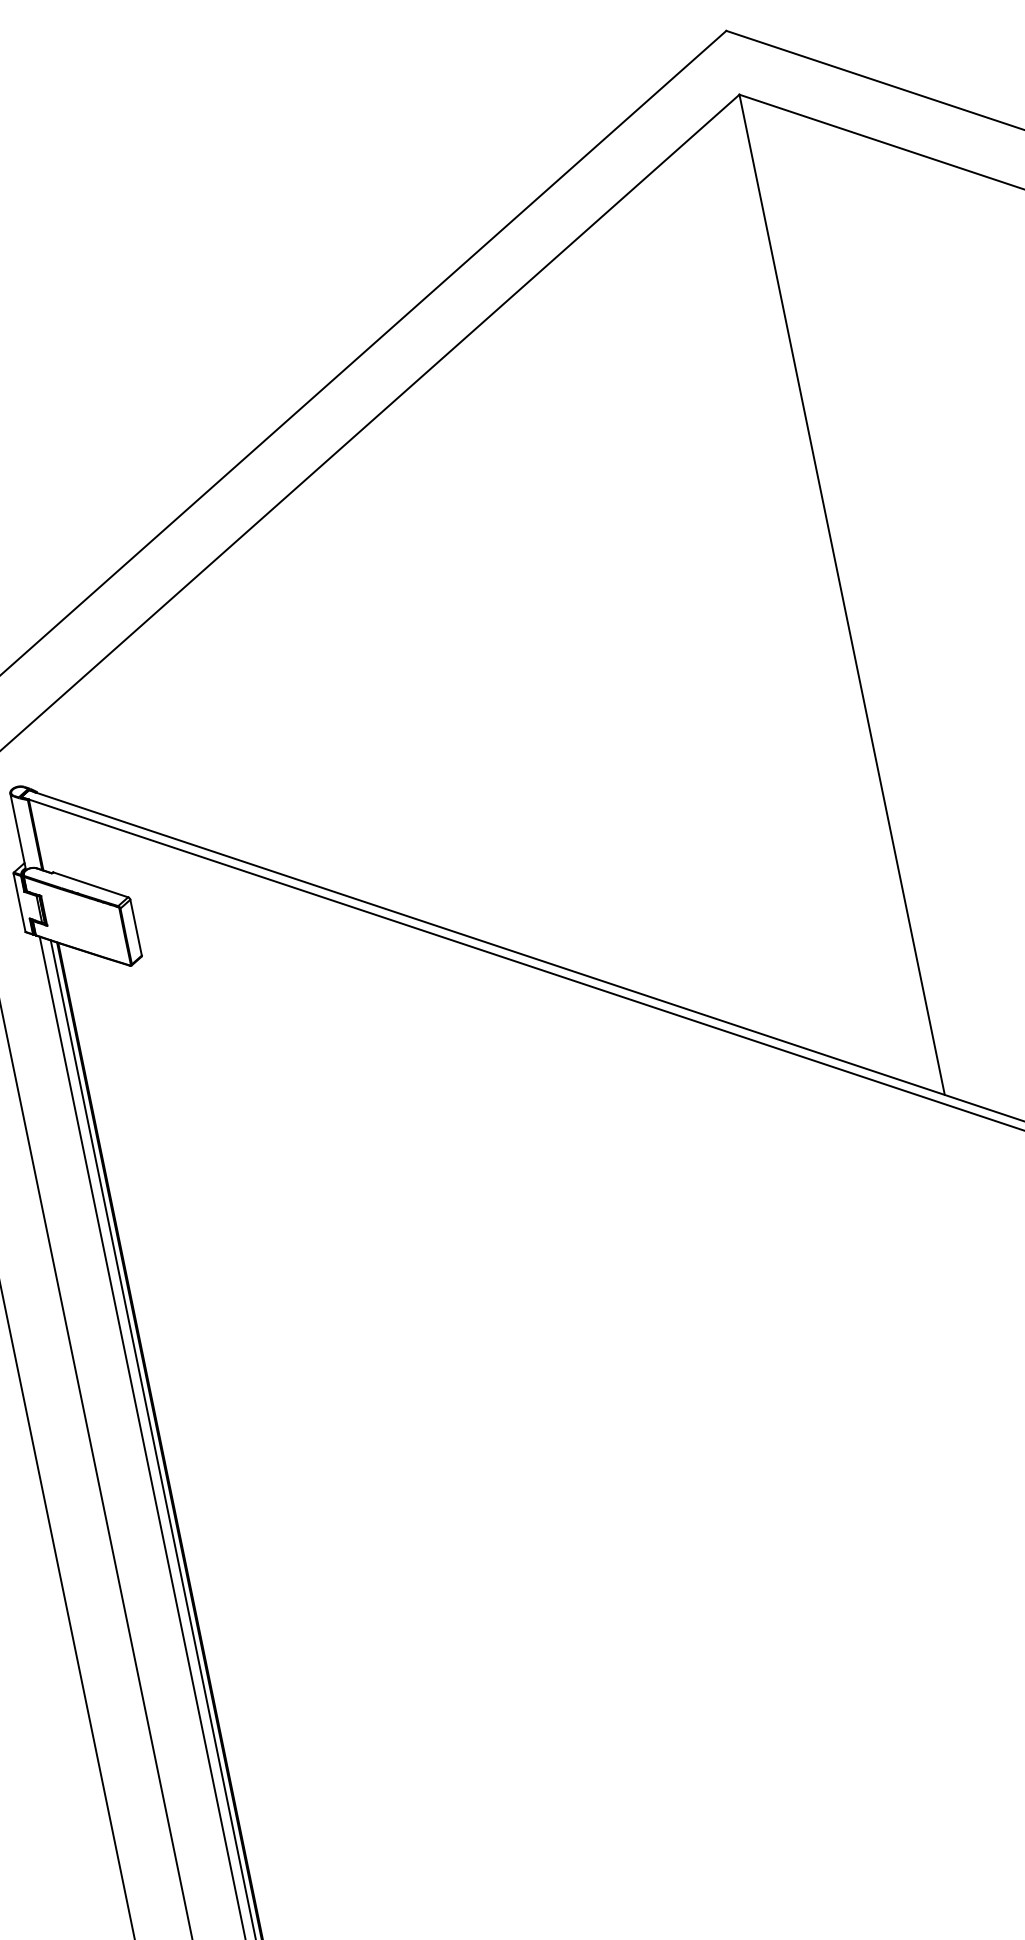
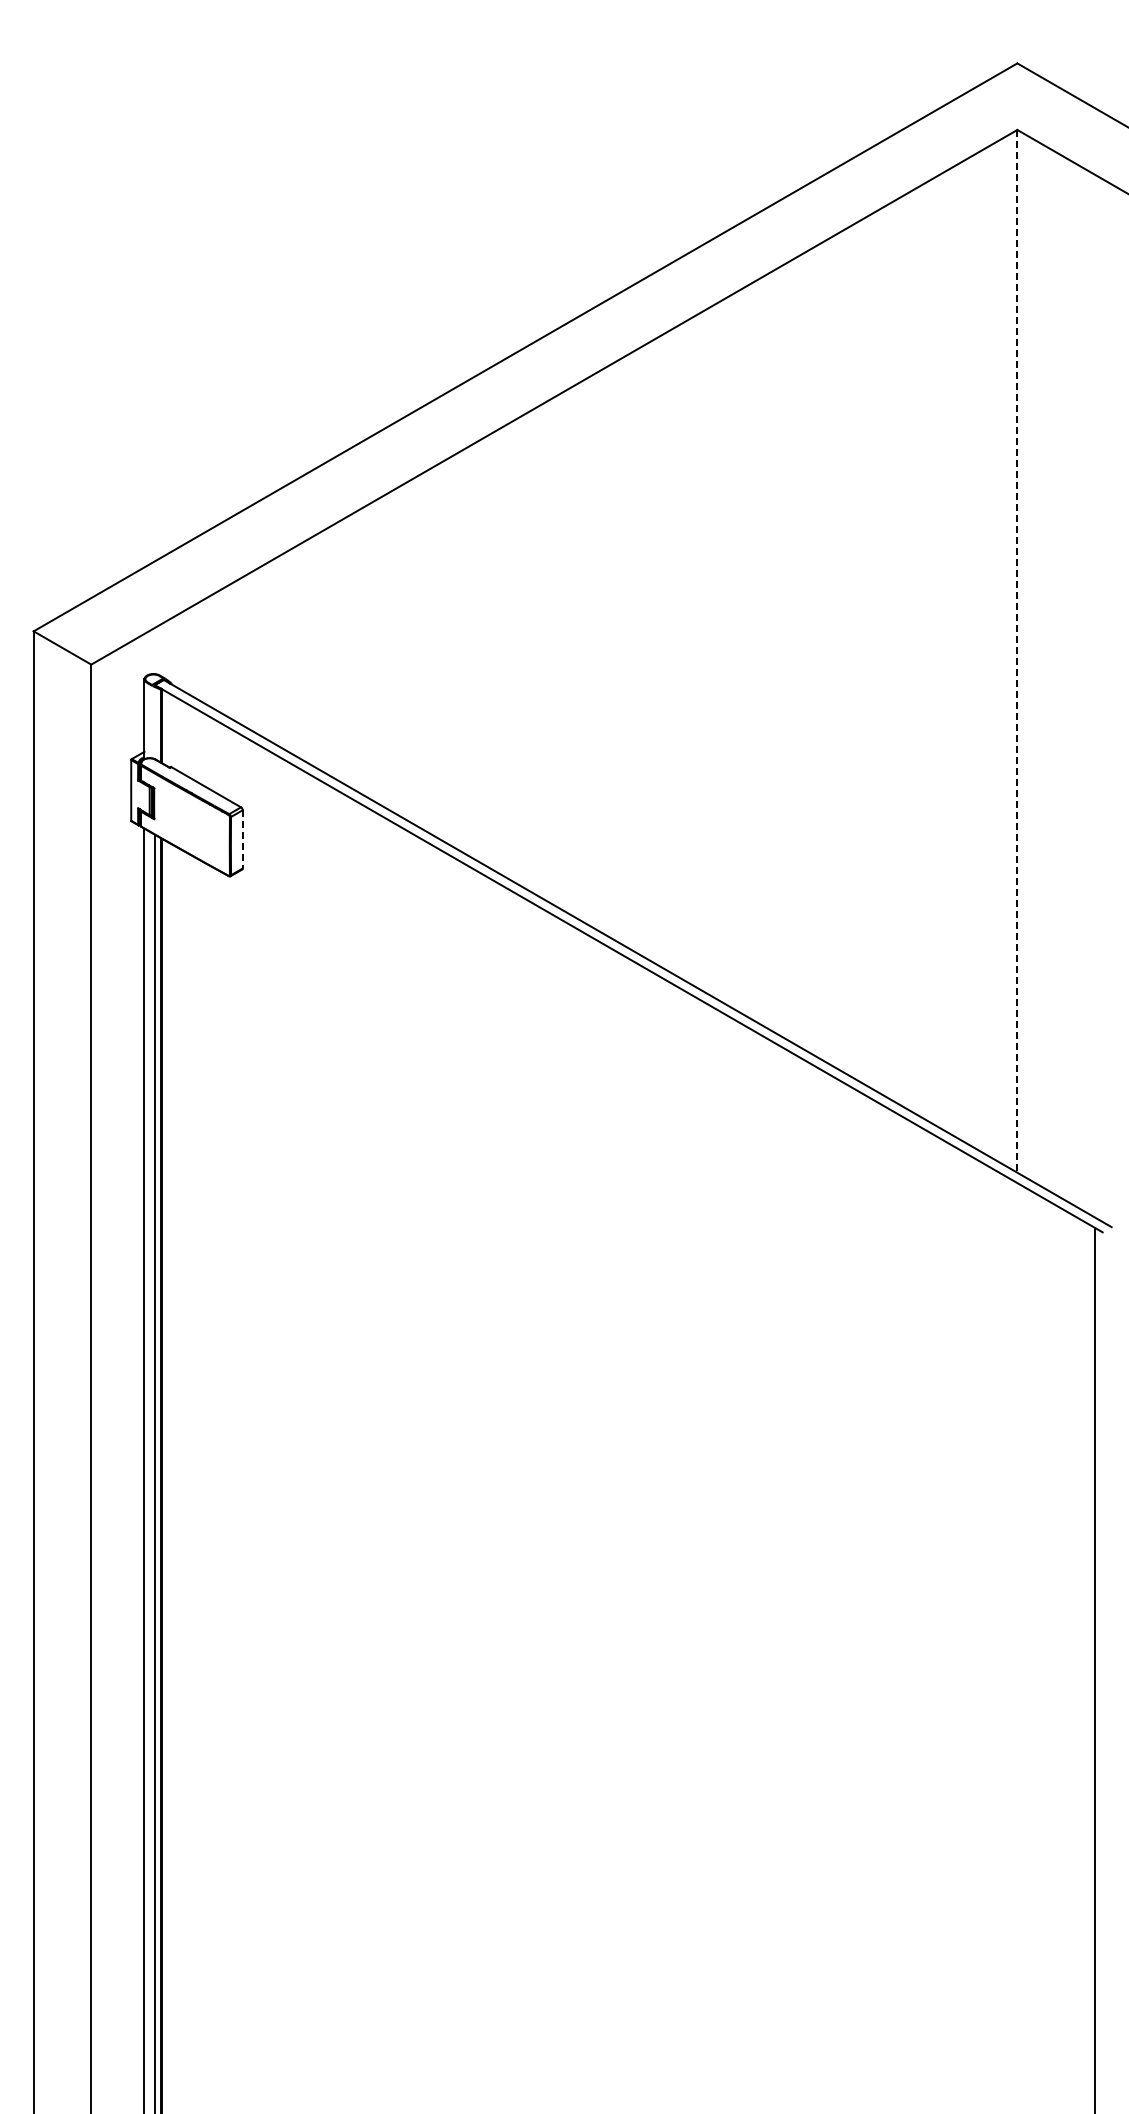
line: (842, 594) -> (1017, 651), solid -> dashed
line: (135, 927) -> (242, 839), solid -> dashed

